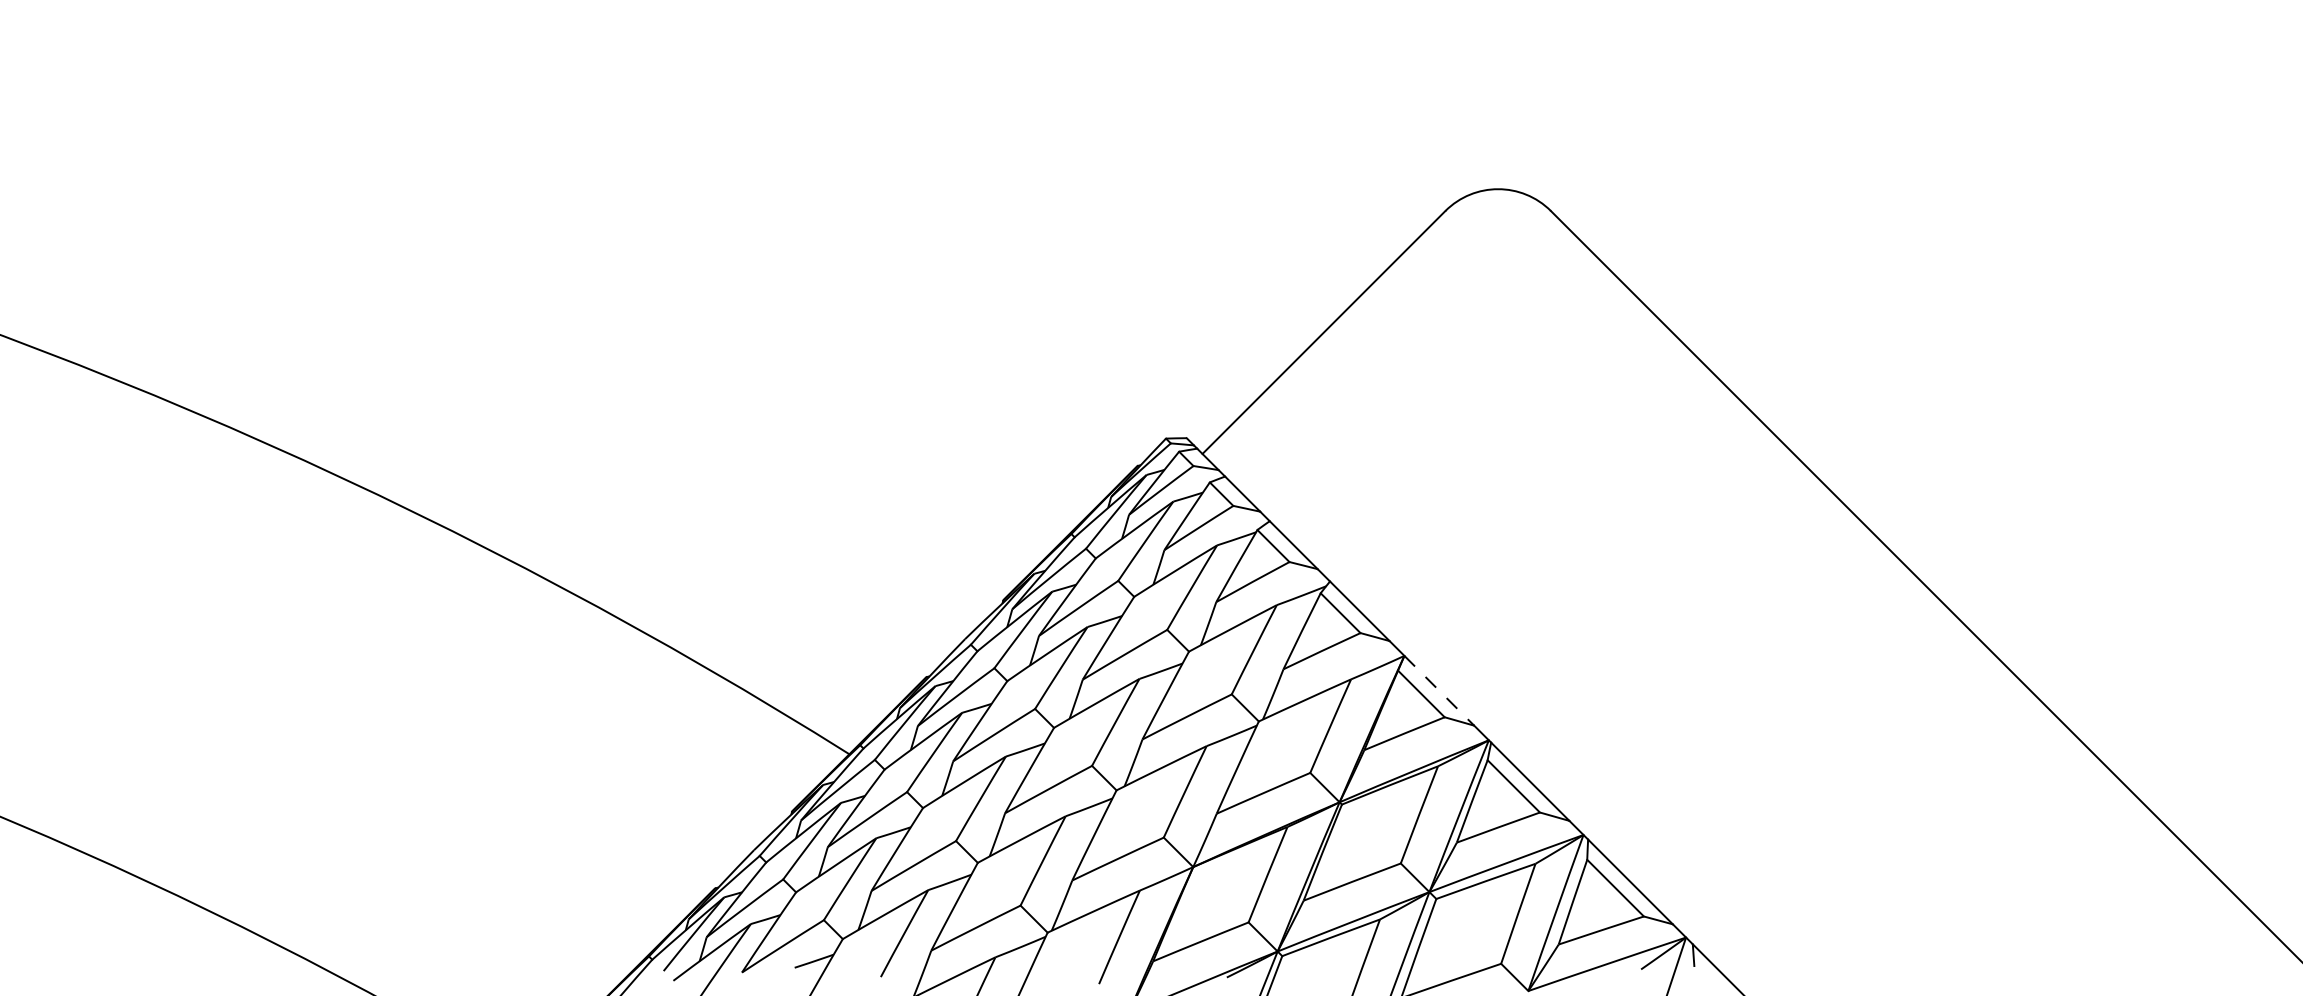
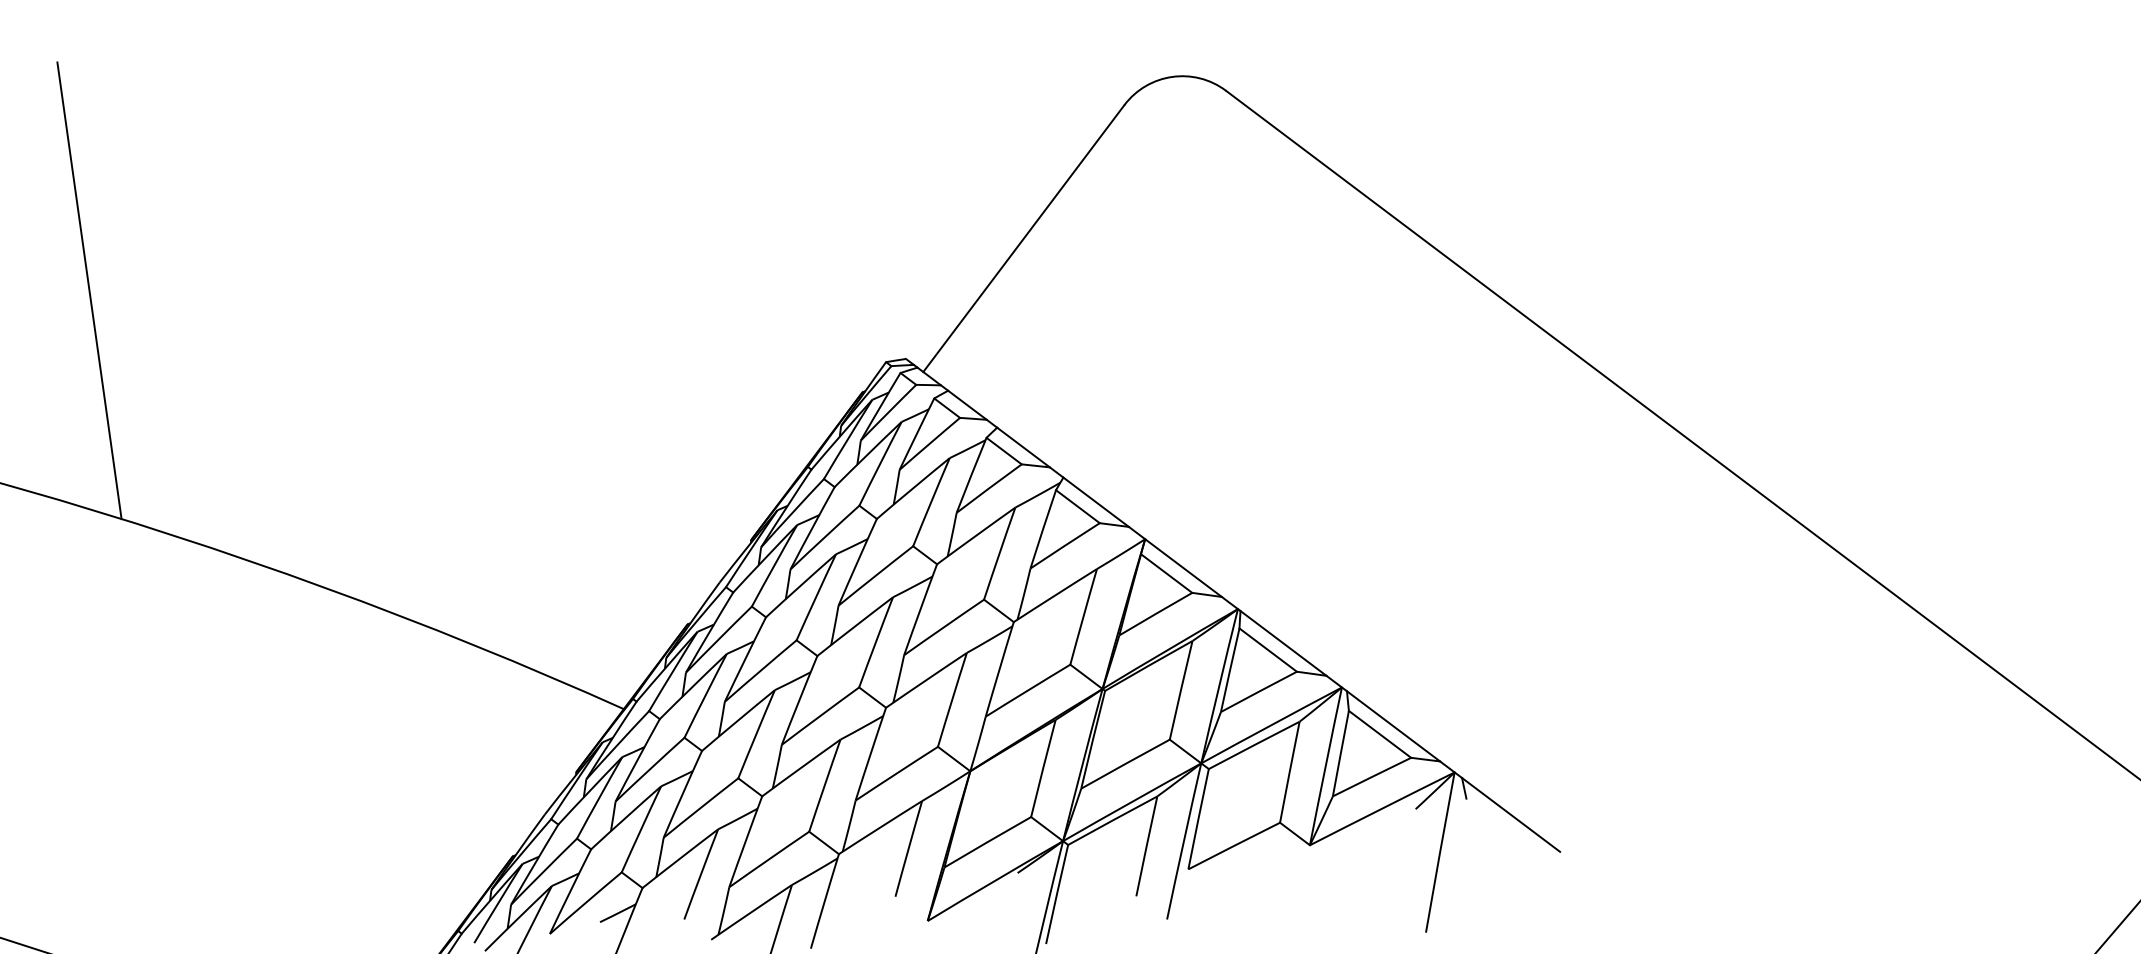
line: (365, 251) -> (89, 290), added
line: (1439, 691) -> (1183, 568), dashed -> solid

